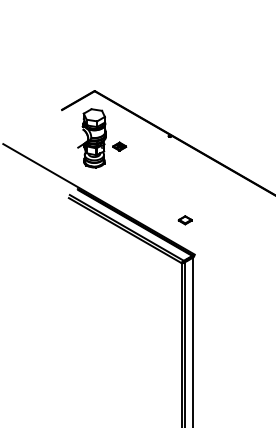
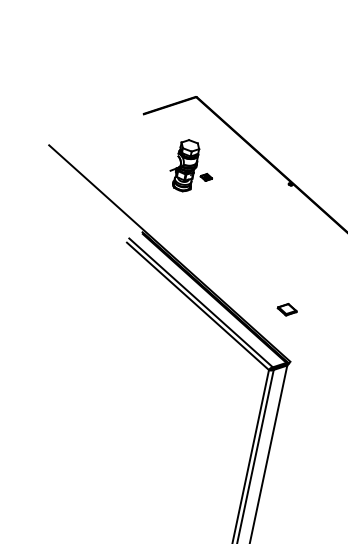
part: (102, 138) -> (193, 167), size x0.6

